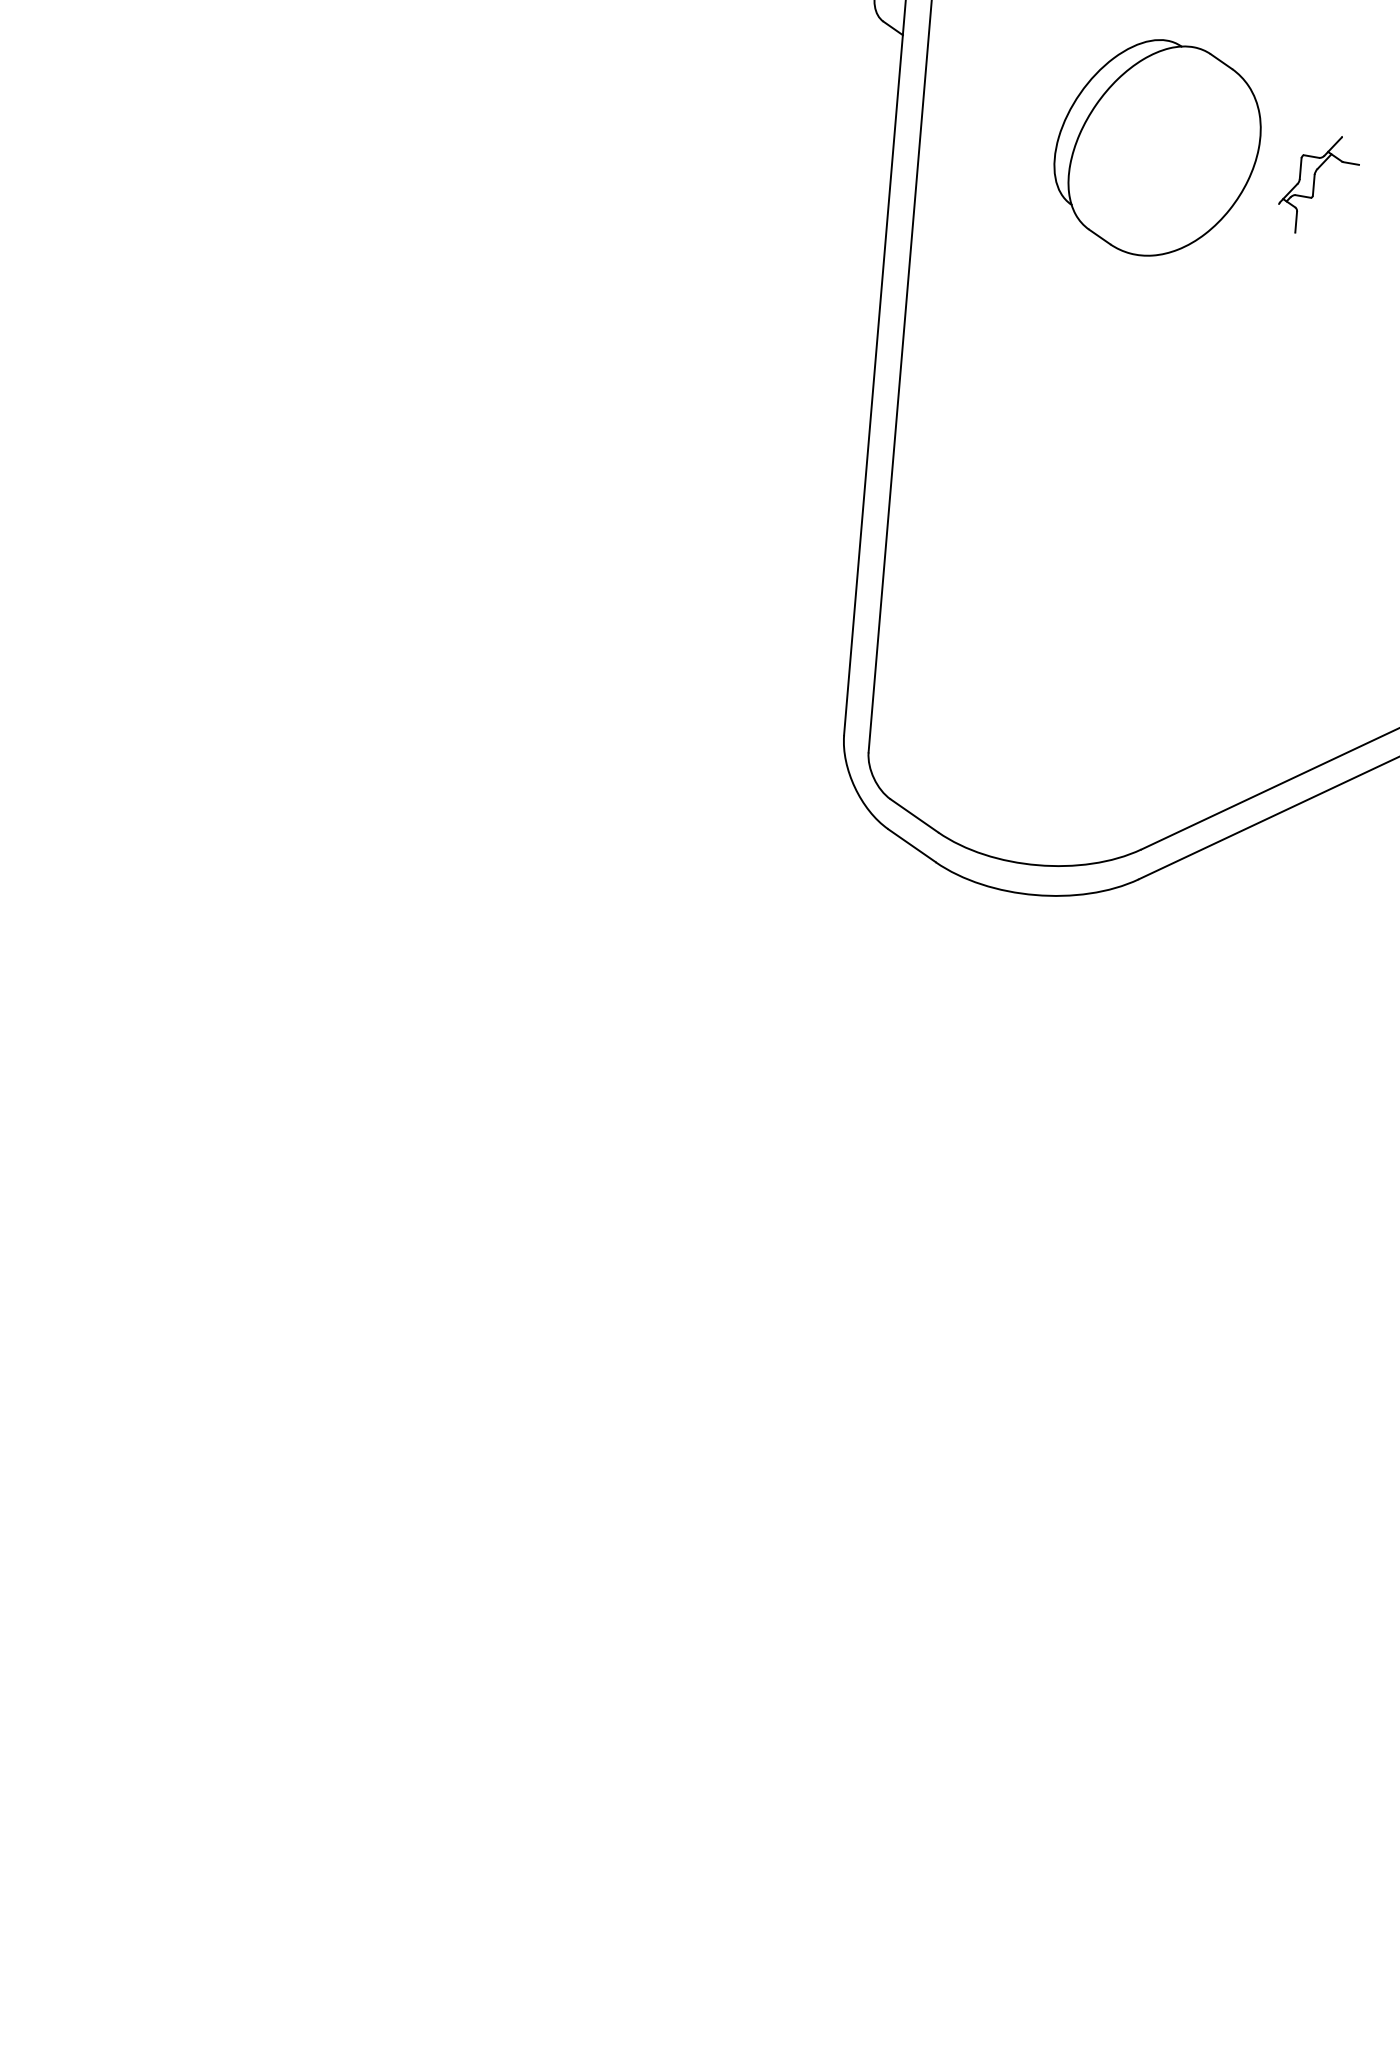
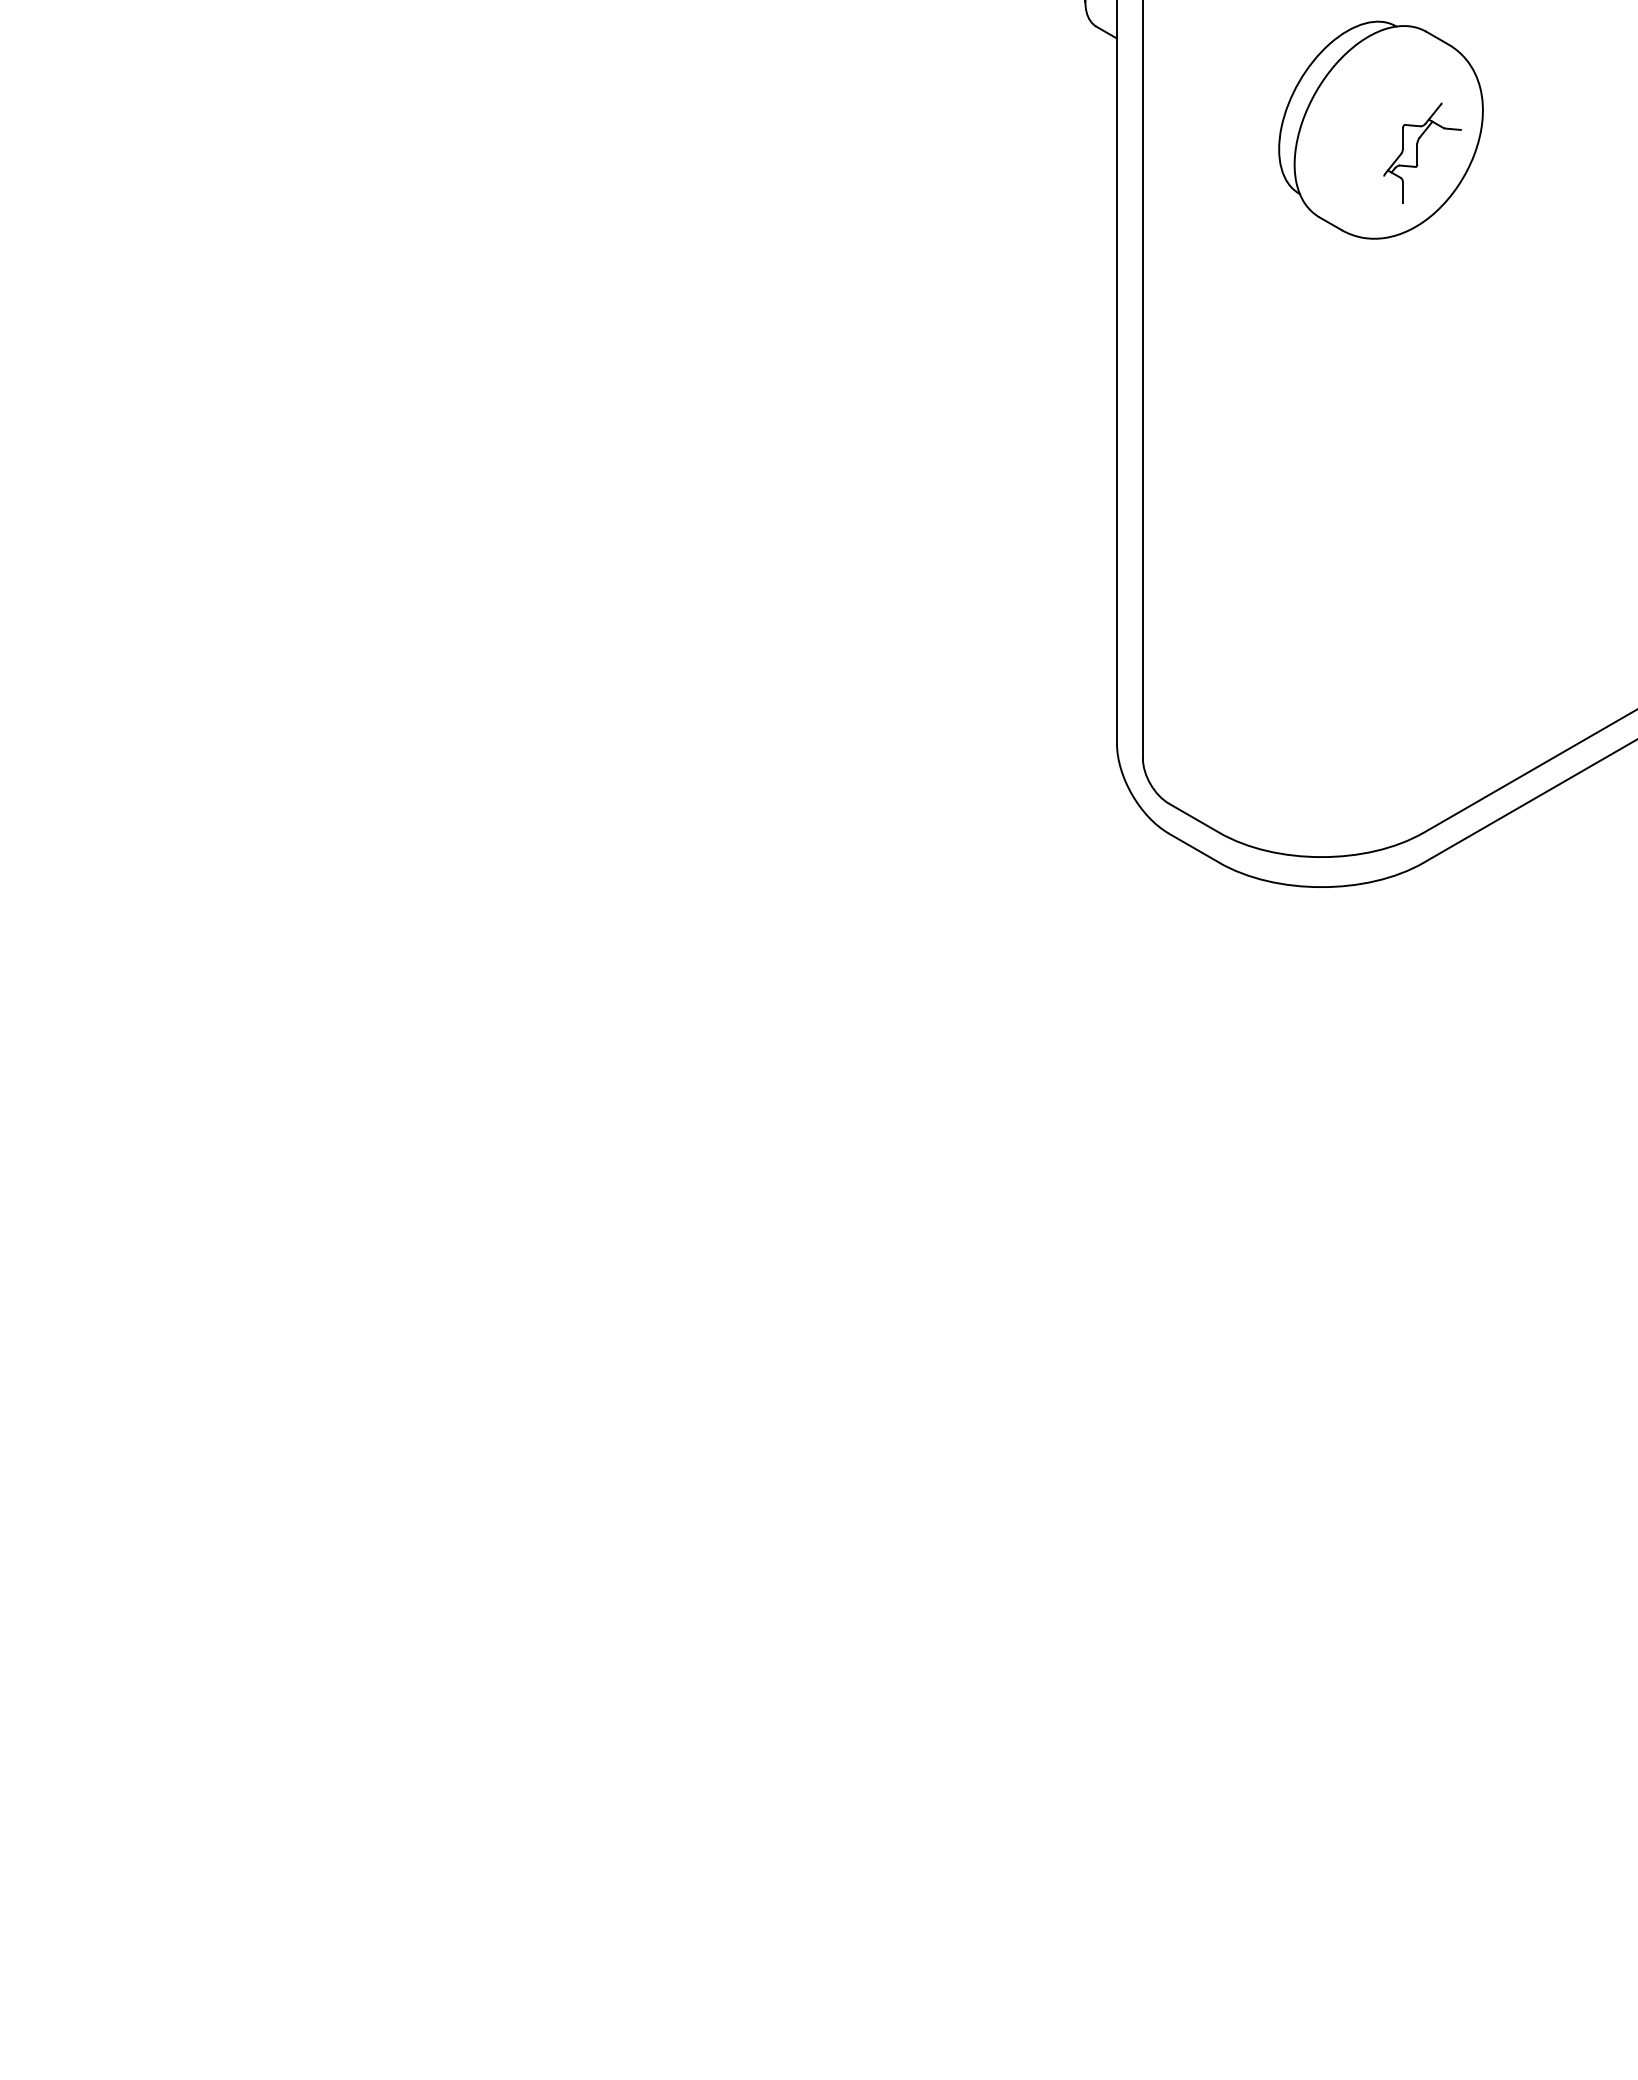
part: (1319, 184) -> (1422, 152), moved

